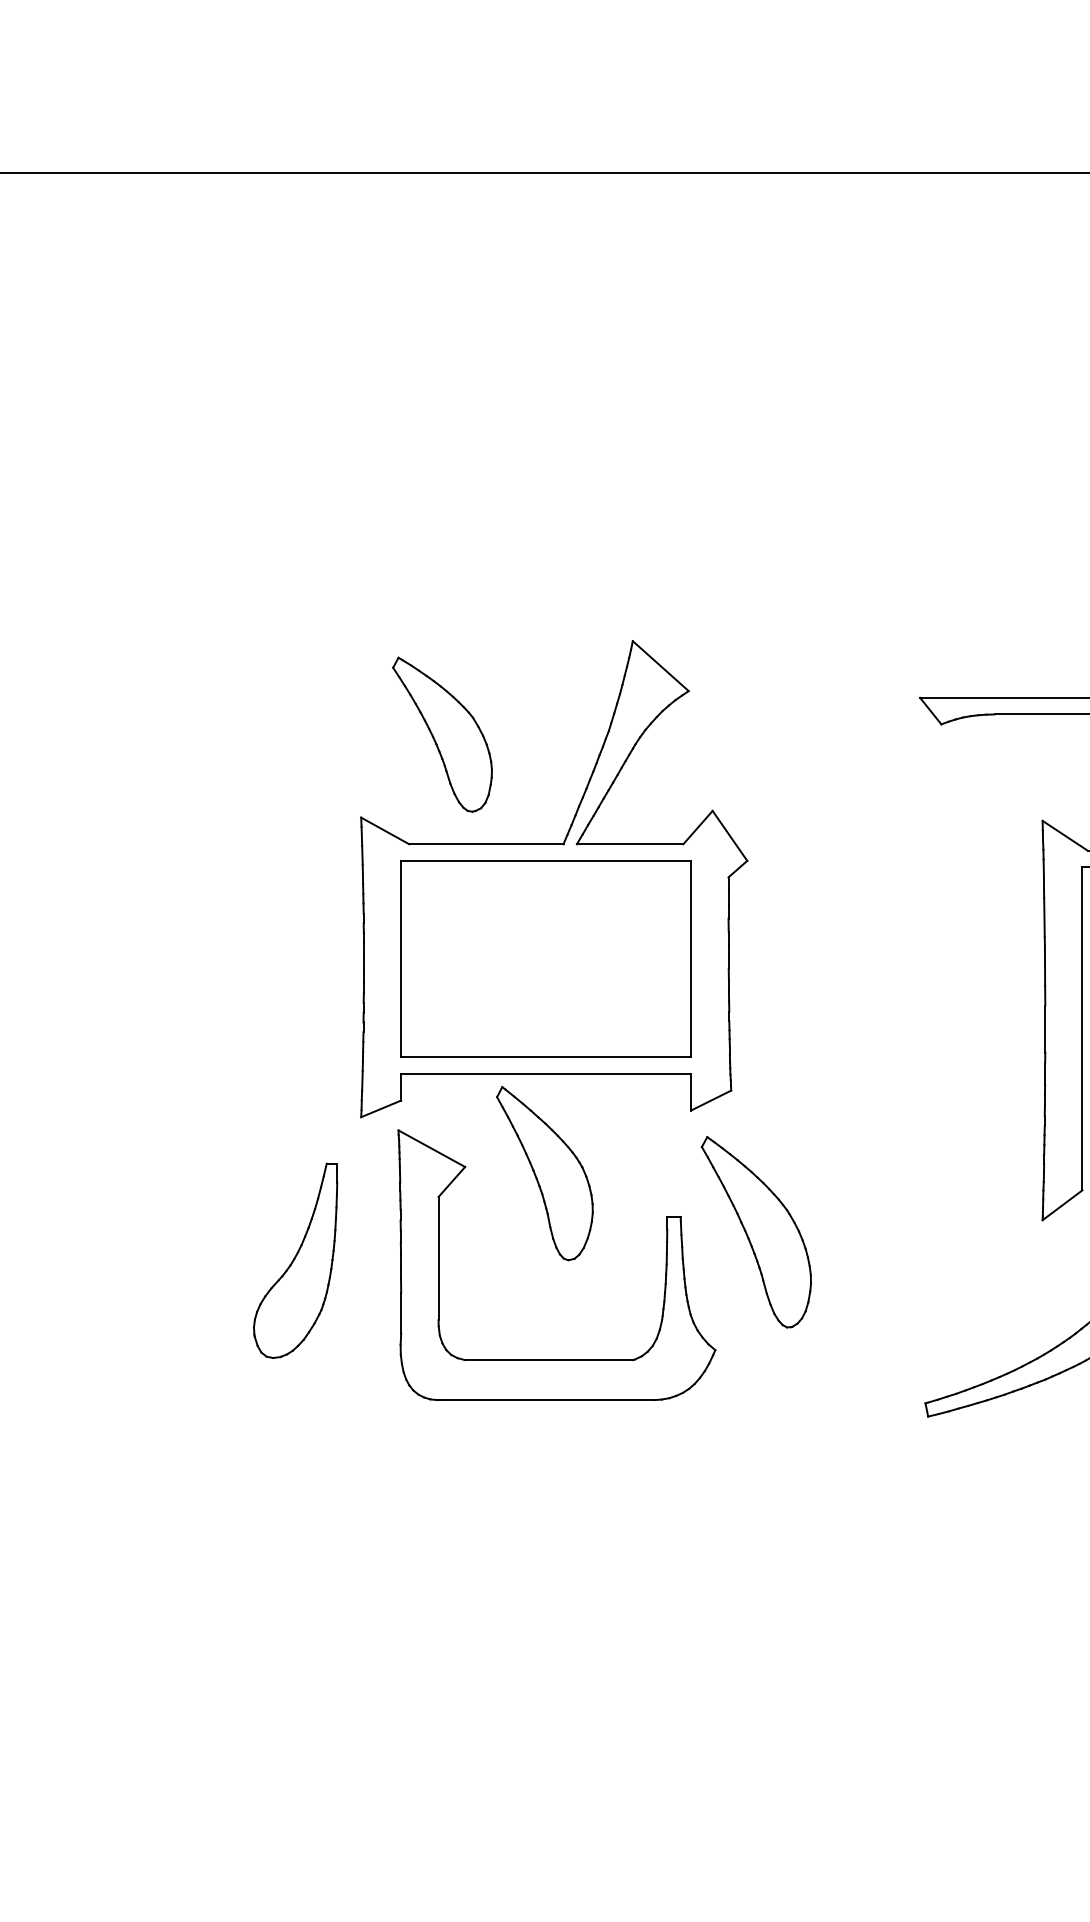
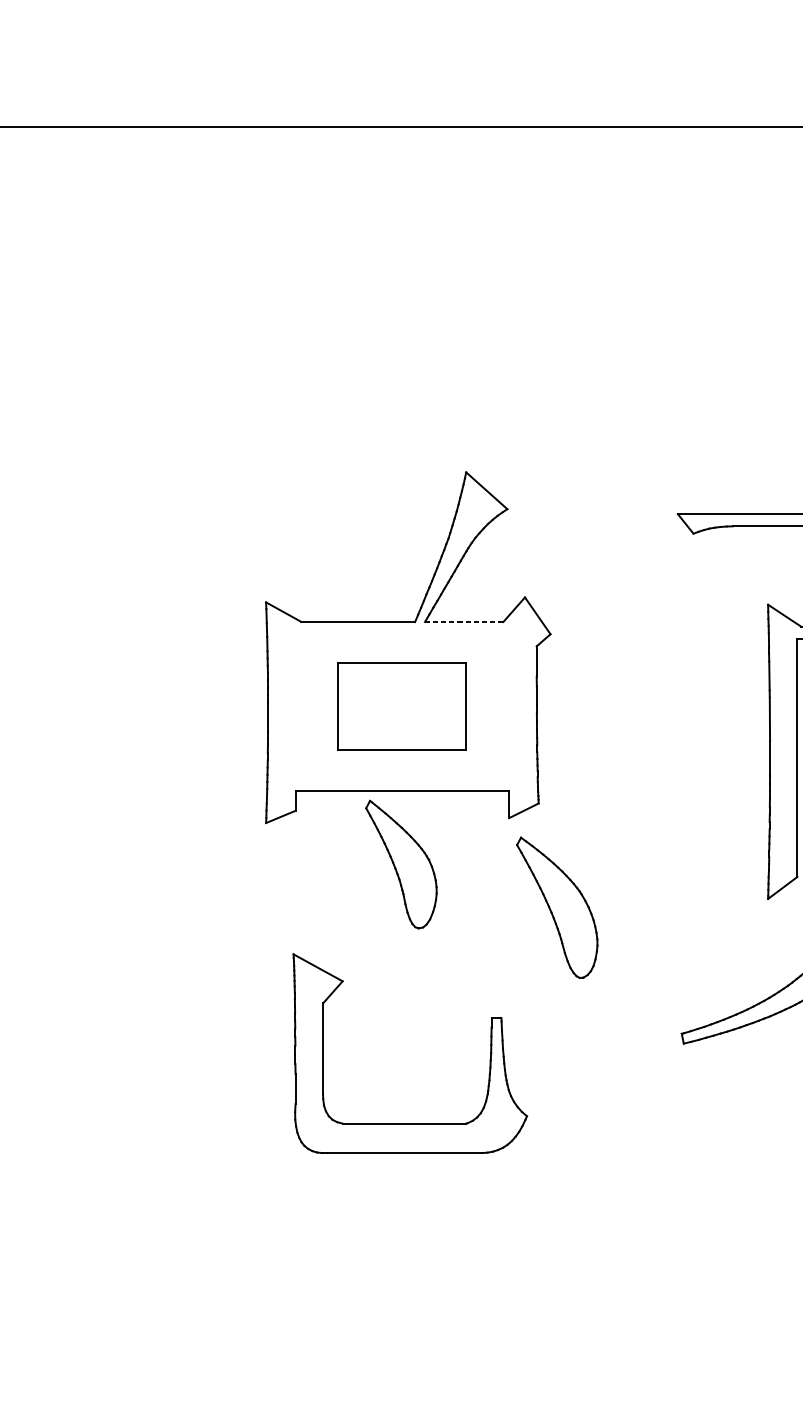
part: (442, 734) -> (325, 541), removed
line: (630, 844) -> (464, 622), solid -> dashed
part: (545, 958) -> (401, 706), size x0.6
part: (295, 1260) -> (217, 928), removed
part: (556, 1359) -> (409, 1123), moved

